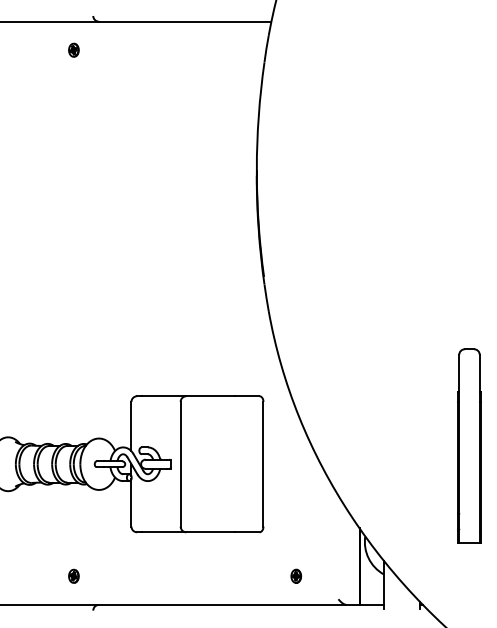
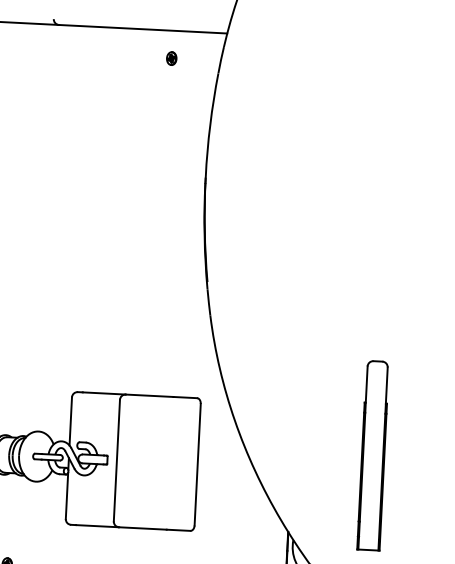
part: (73, 49) -> (171, 57), moved
part: (469, 445) -> (373, 455), moved

